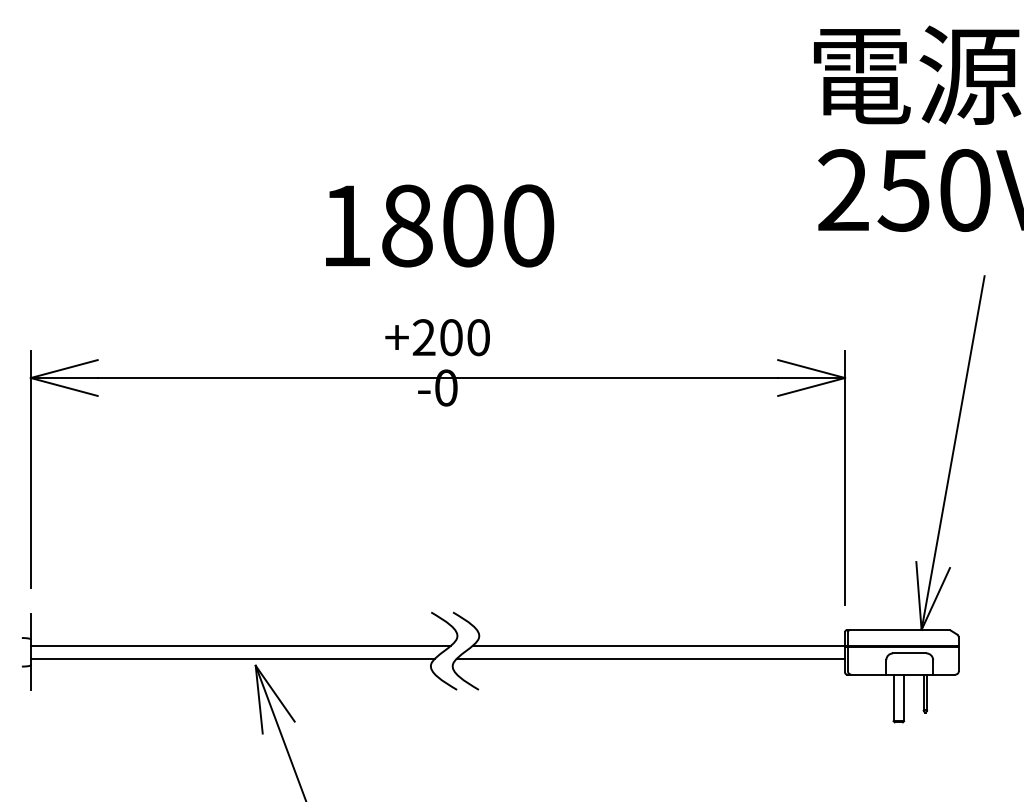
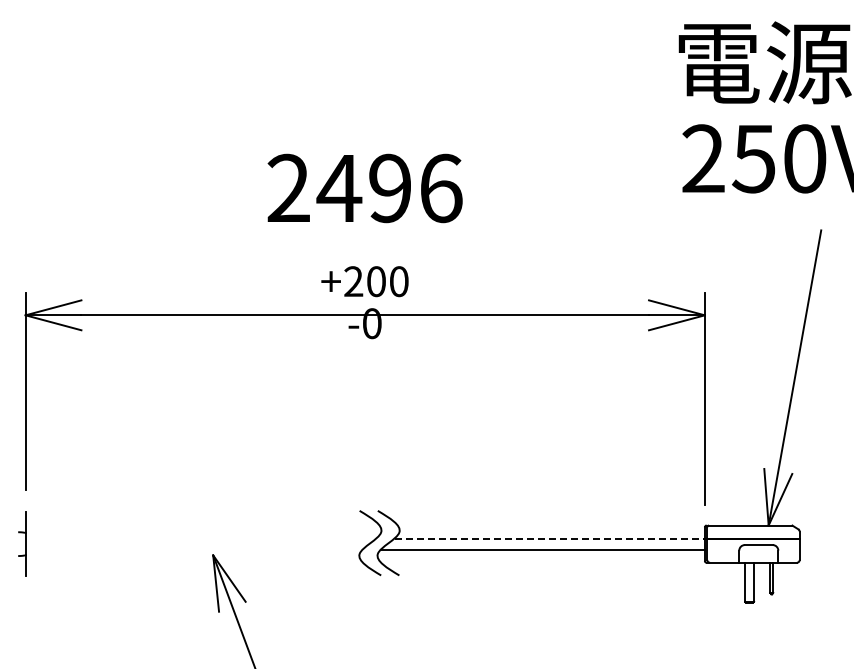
text: (437, 225) -> (364, 188), 1800 -> 2496
line: (240, 645) -> (200, 538), removed
line: (660, 645) -> (550, 538), solid -> dashed
line: (232, 658) -> (193, 549), removed

